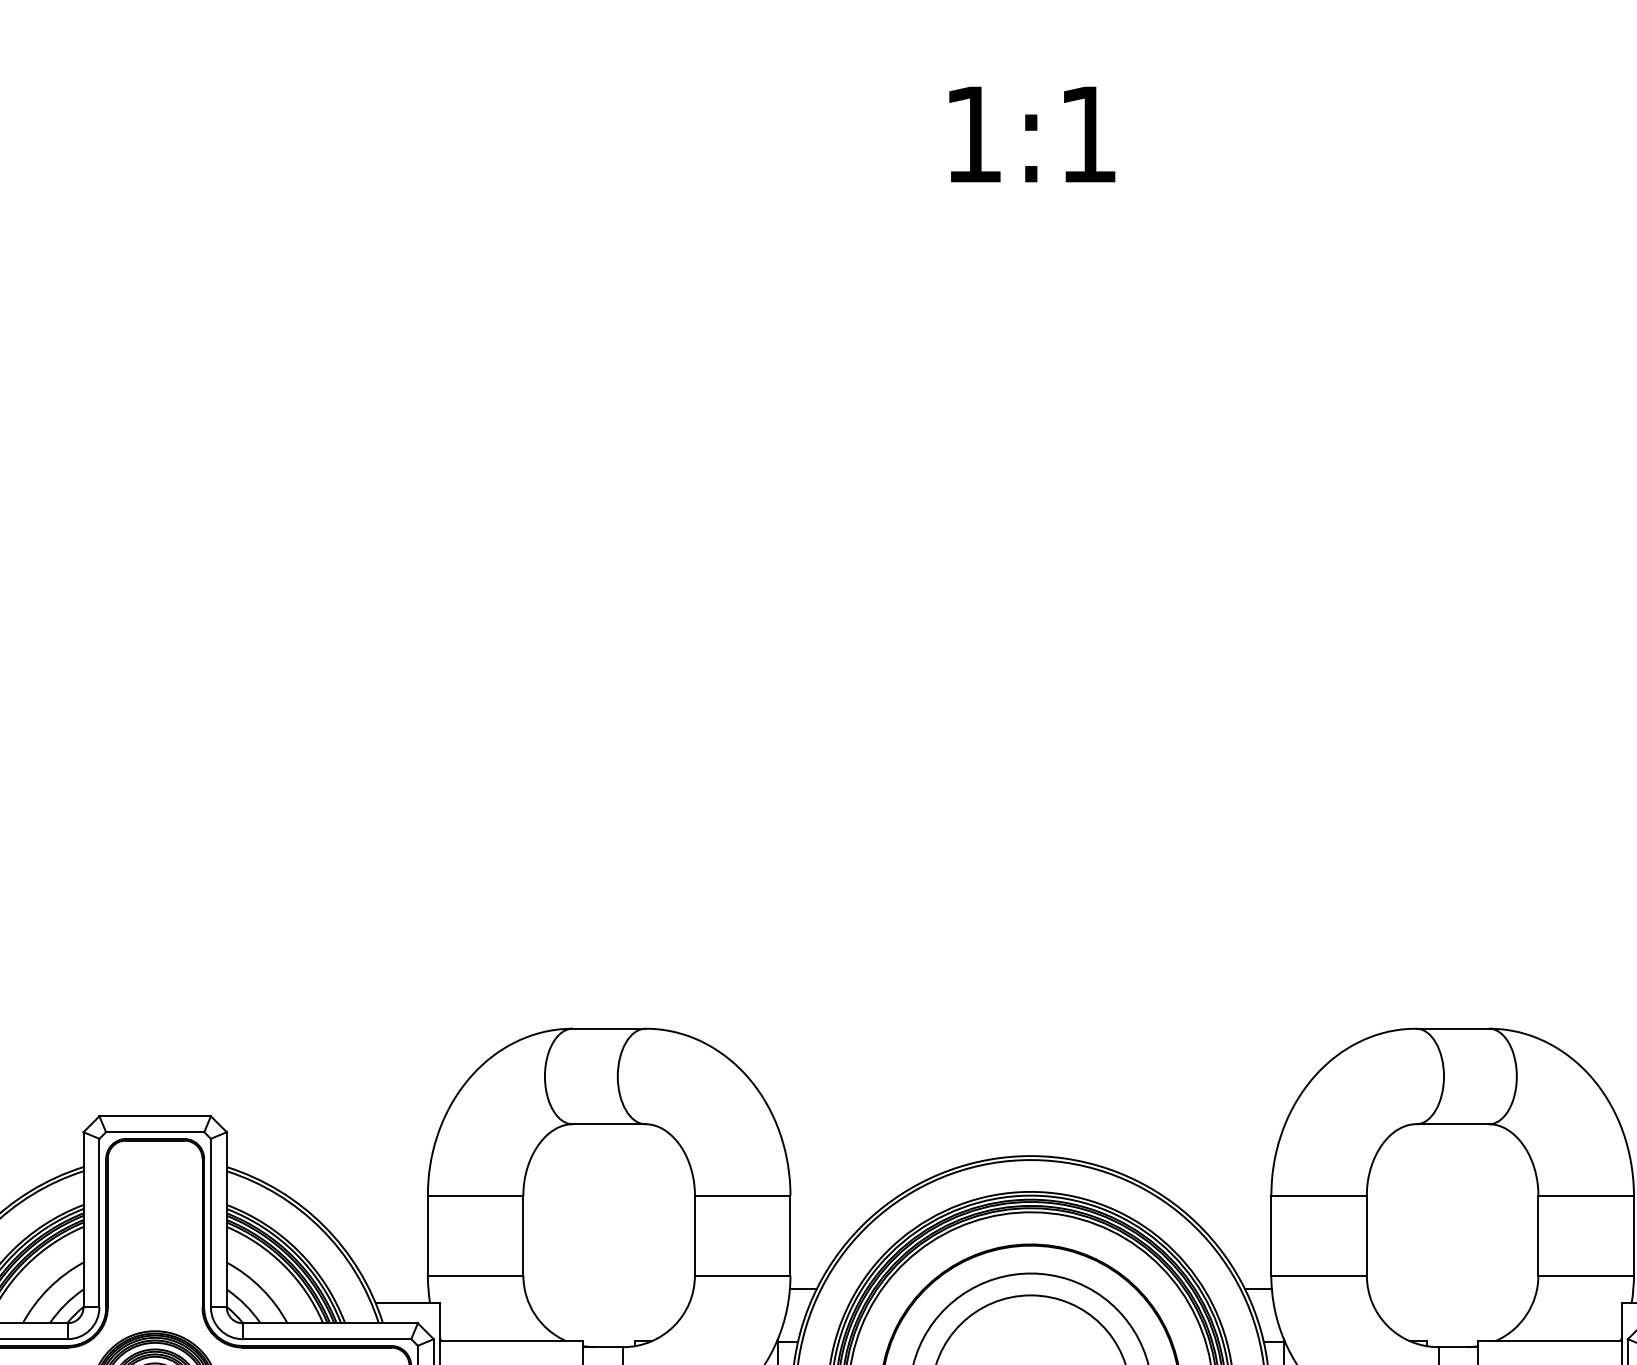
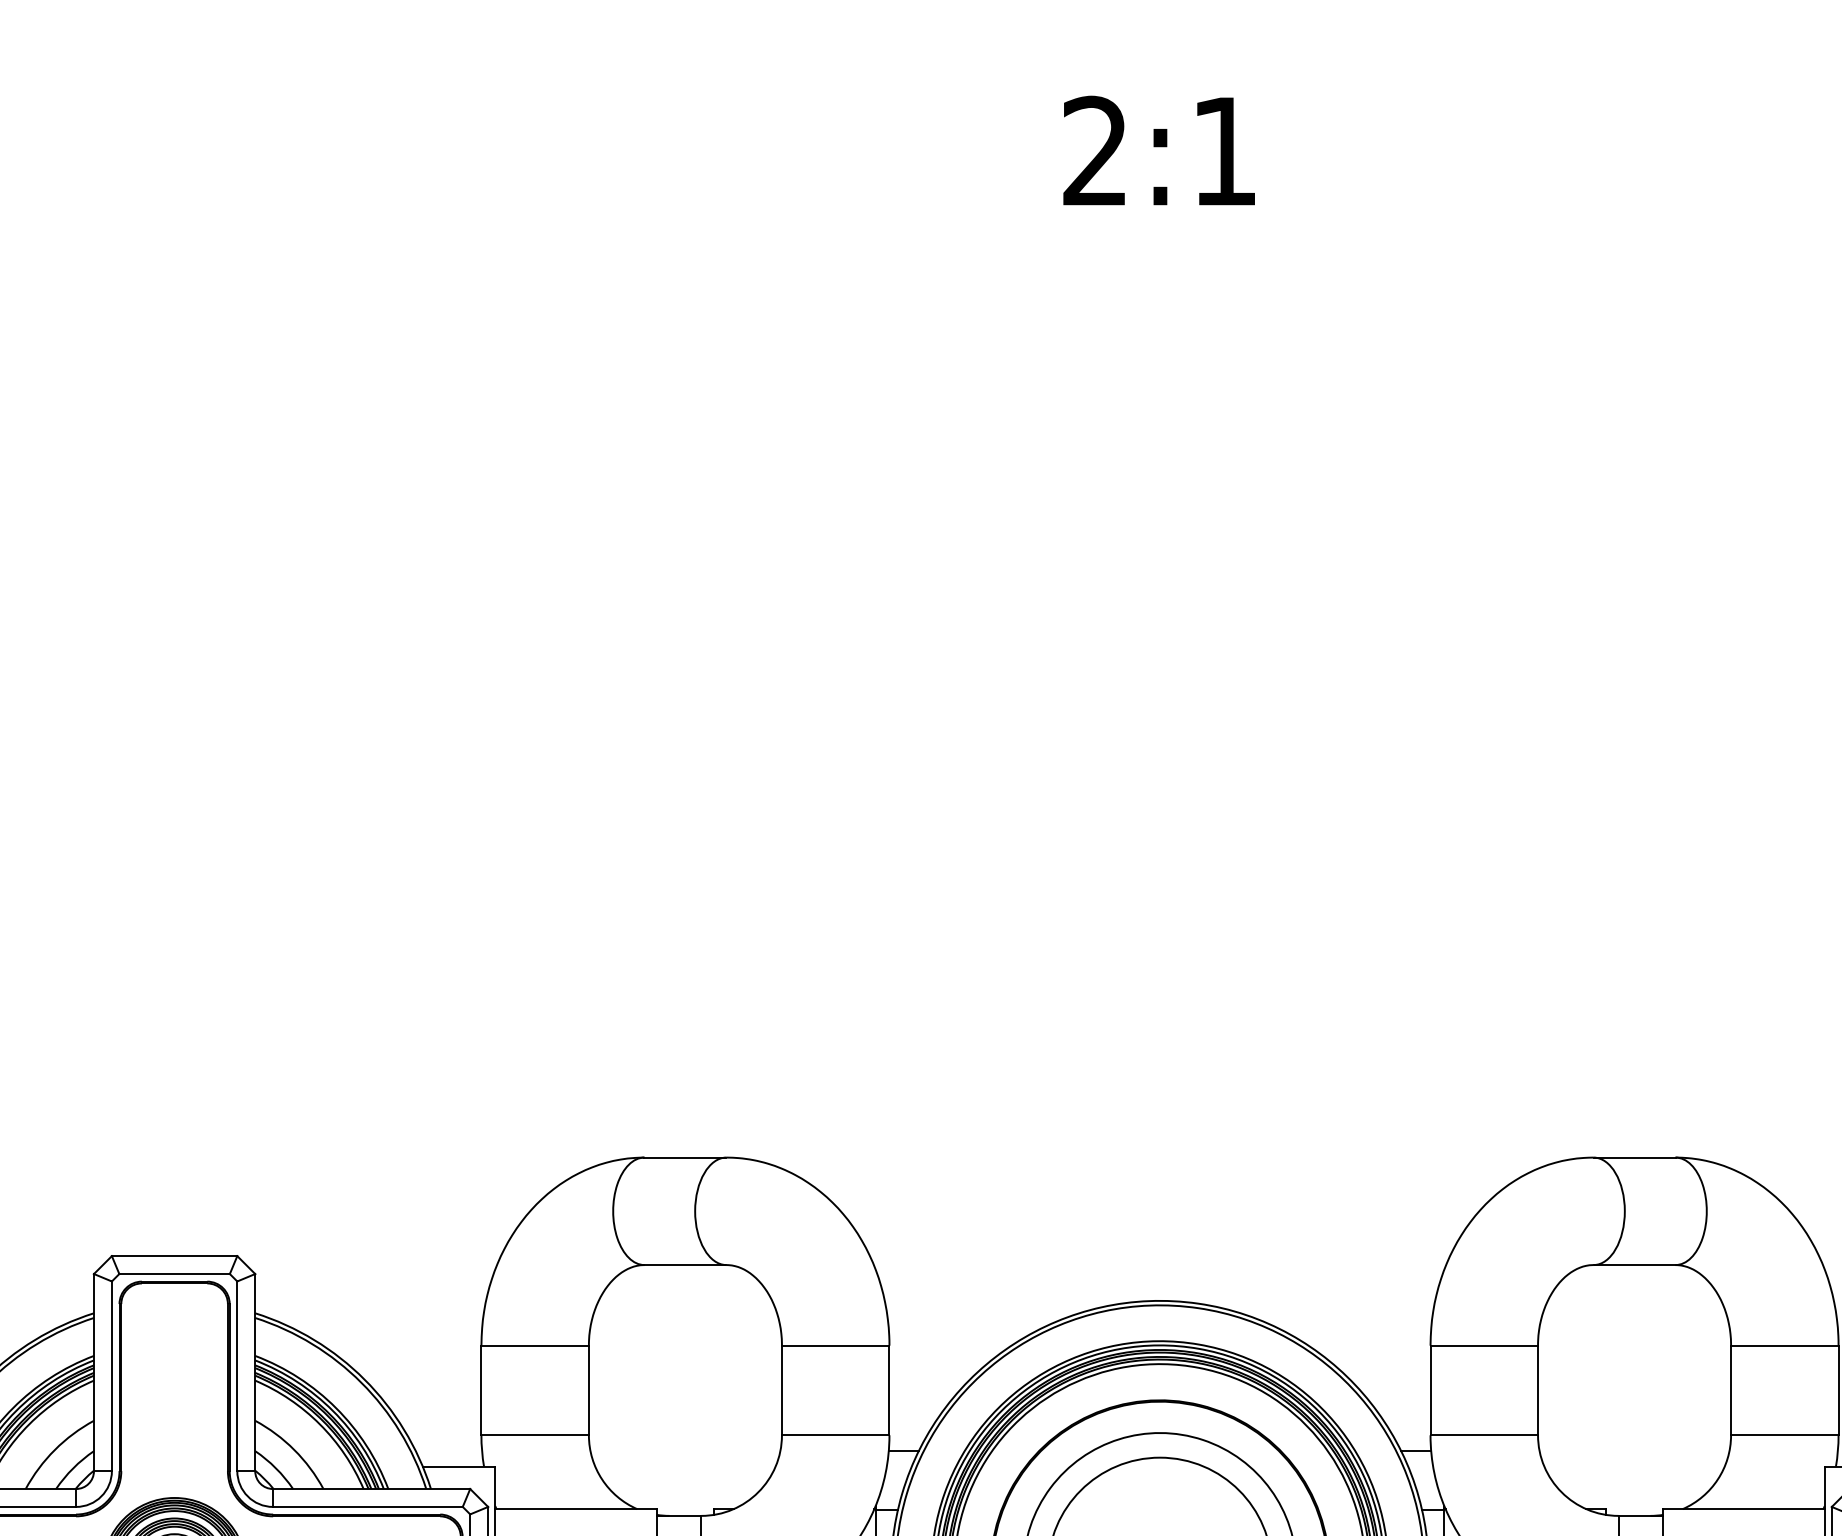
text: (972, 133) -> (1094, 150), 1:1 -> 2:1

